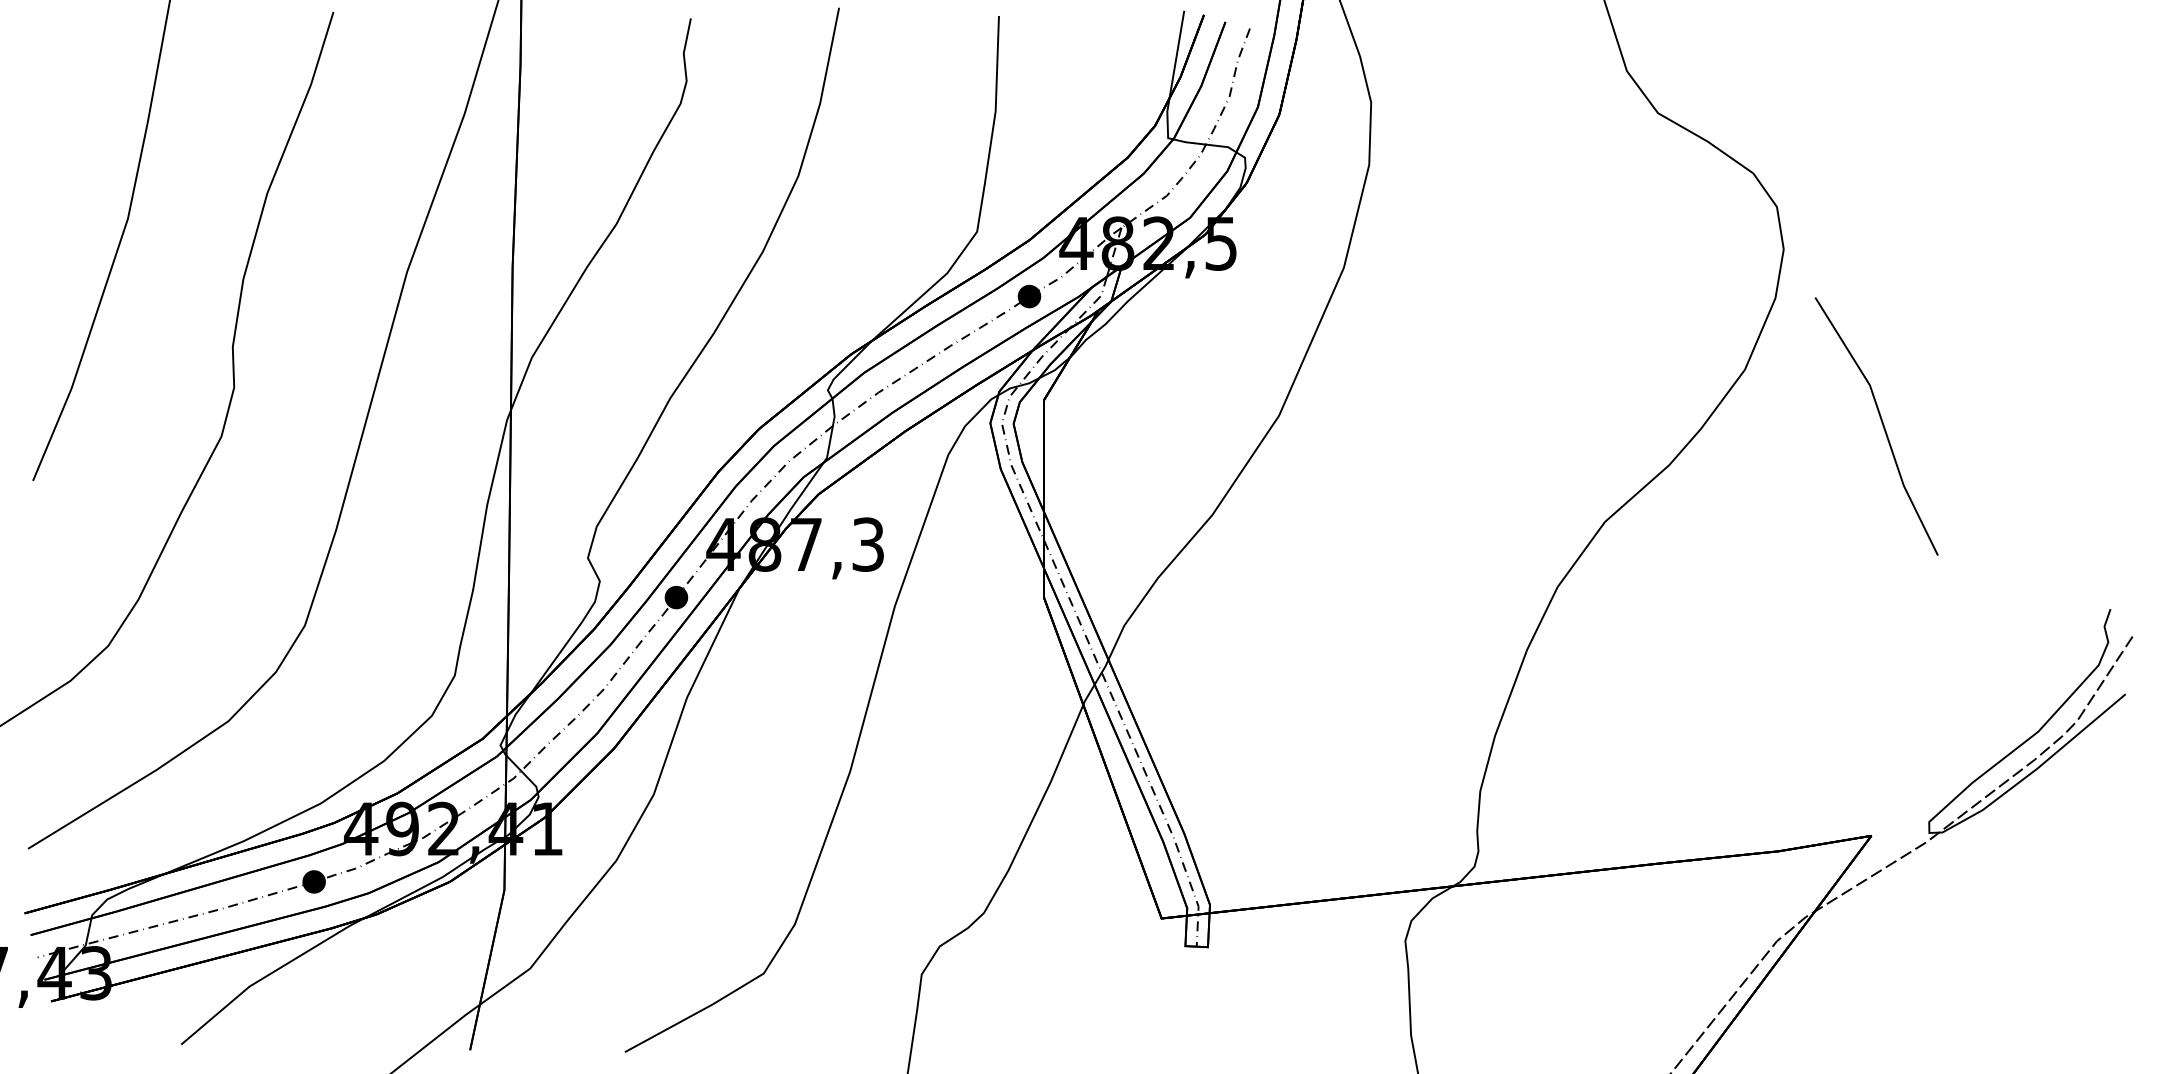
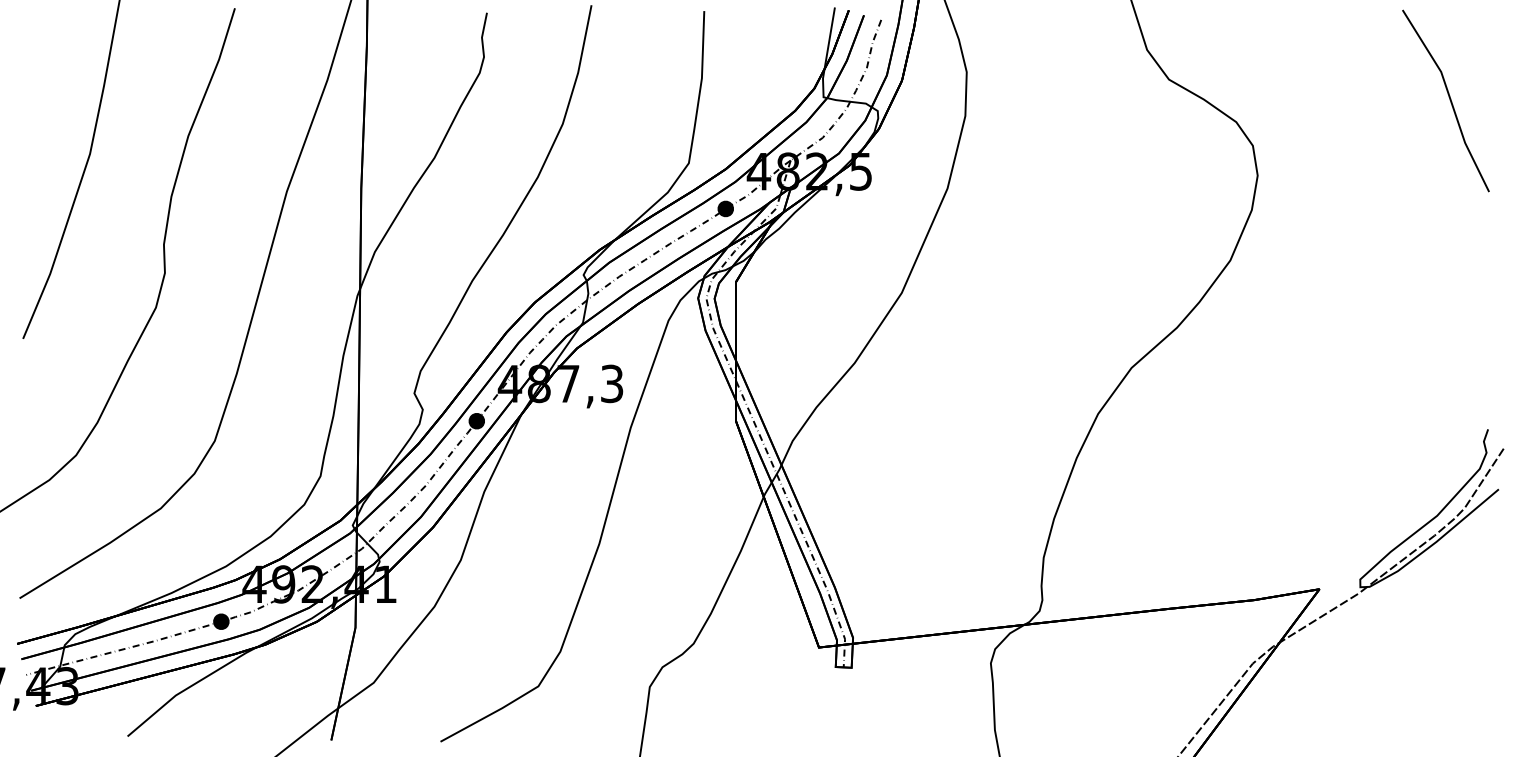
line: (1881, 423) -> (1449, 98), moved

